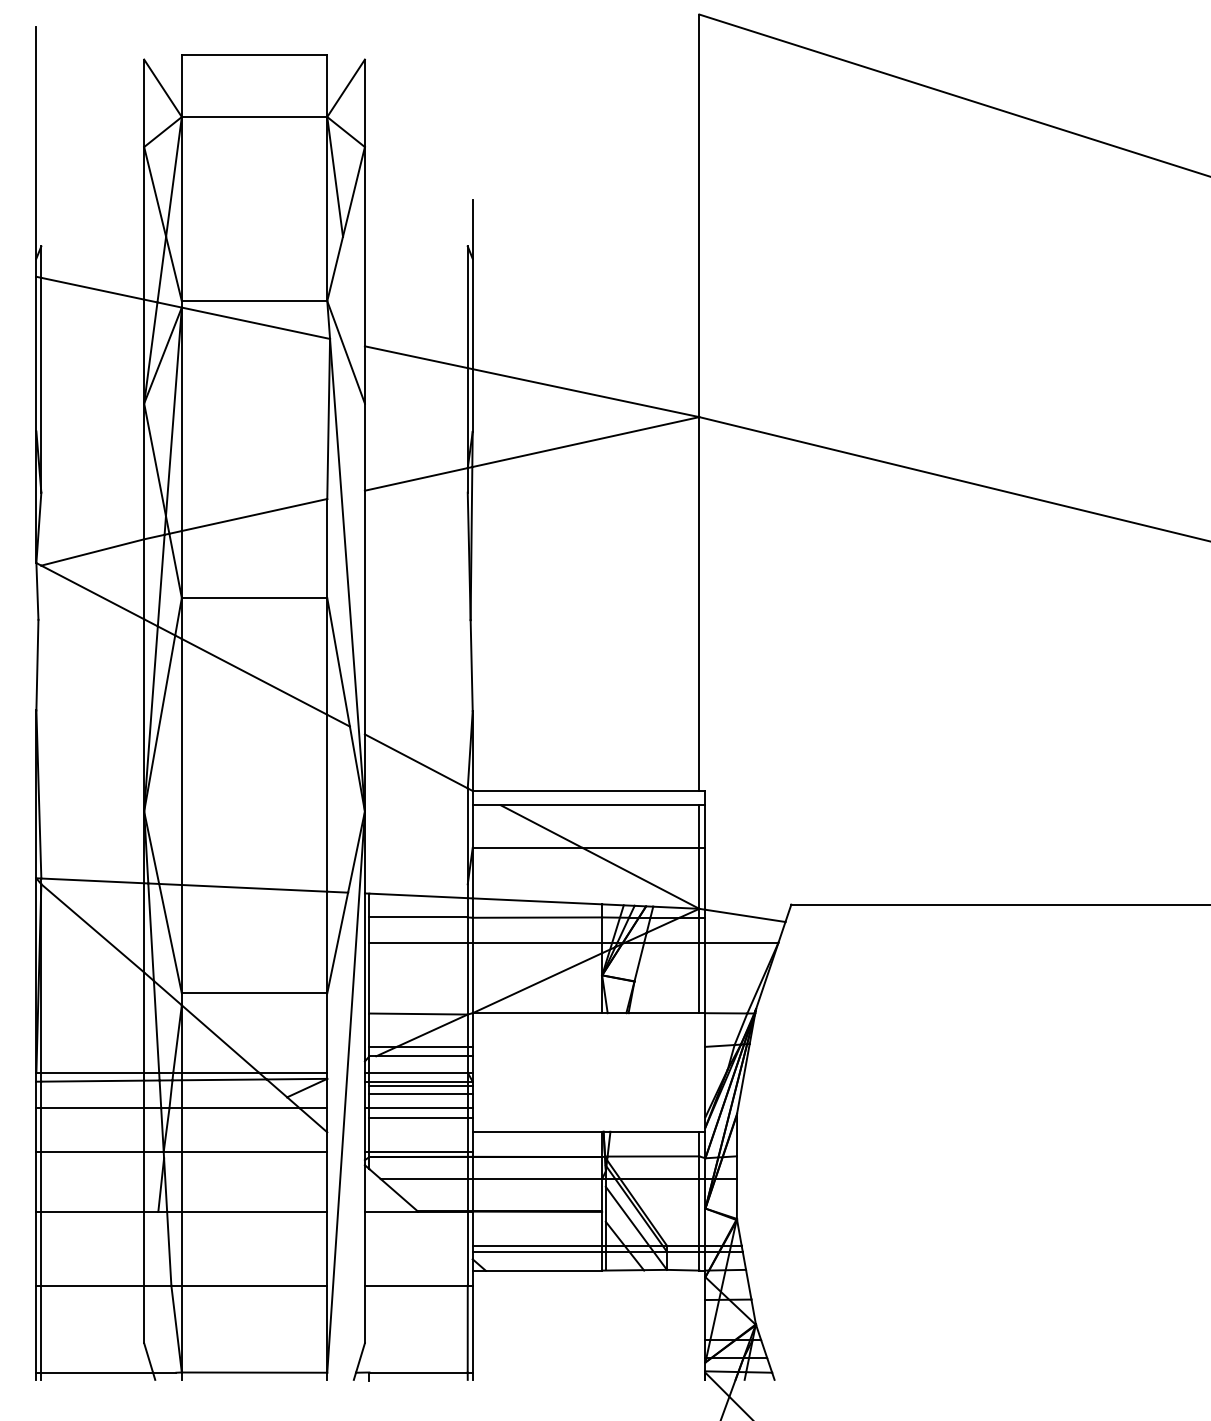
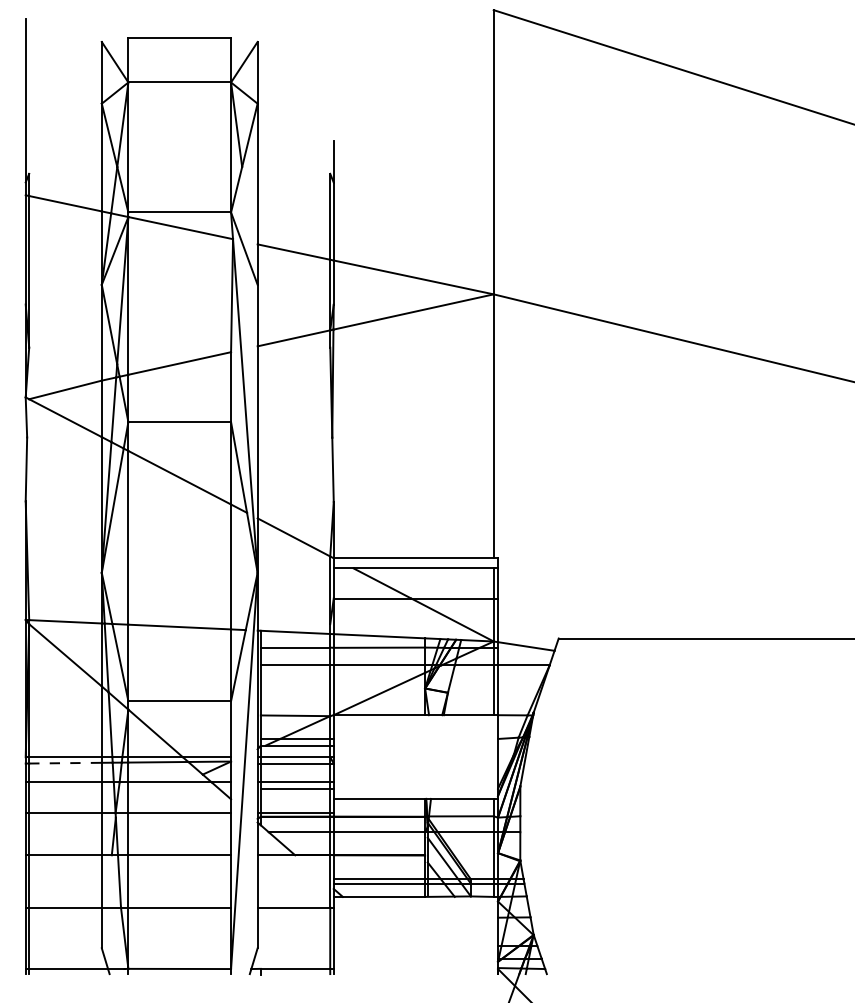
line: (93, 1081) -> (66, 763), solid -> dashed
line: (420, 1085) -> (296, 766), removed
line: (420, 1093) -> (296, 771), removed

